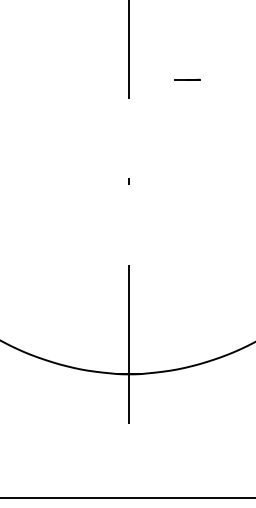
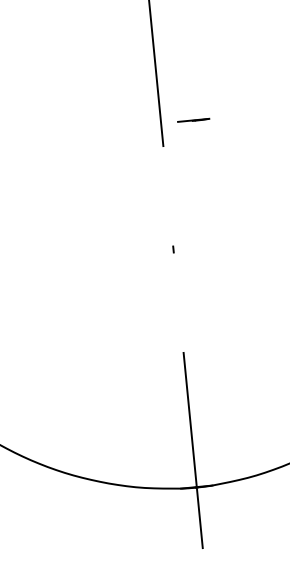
line: (187, 79) -> (193, 120), moved

